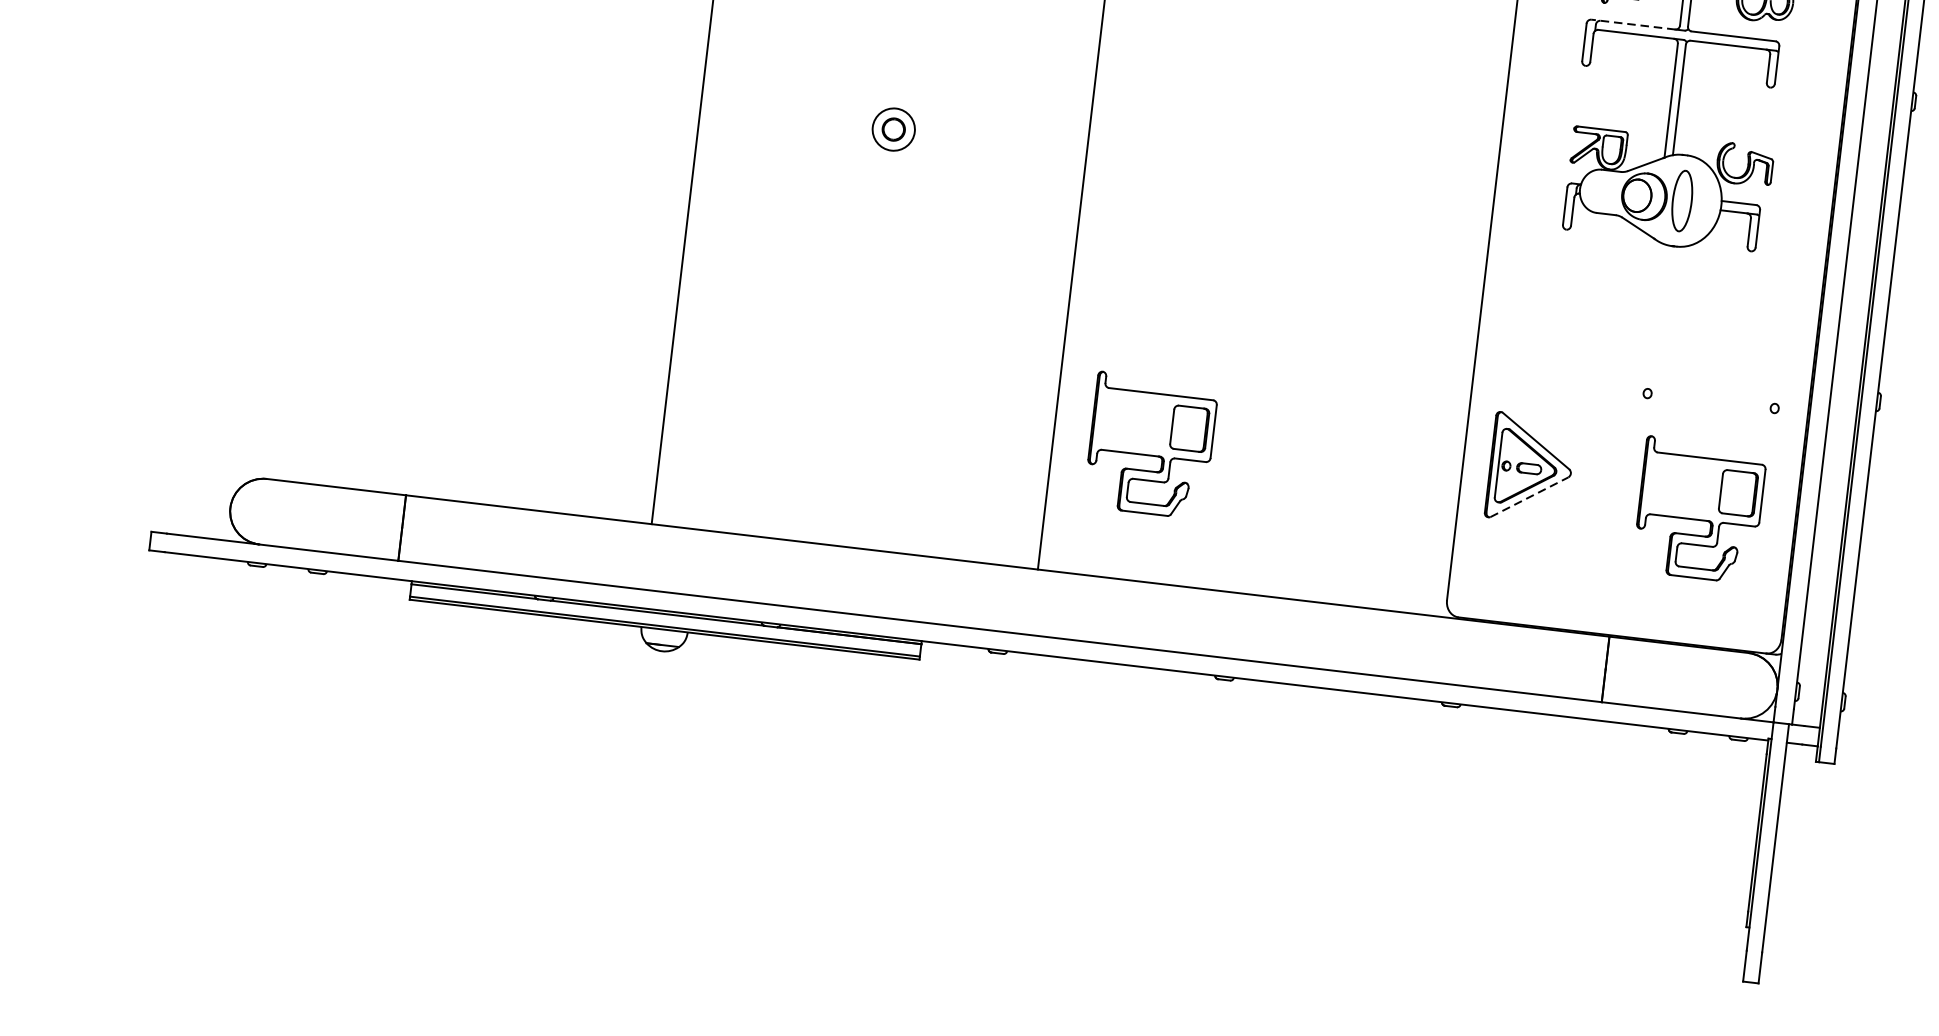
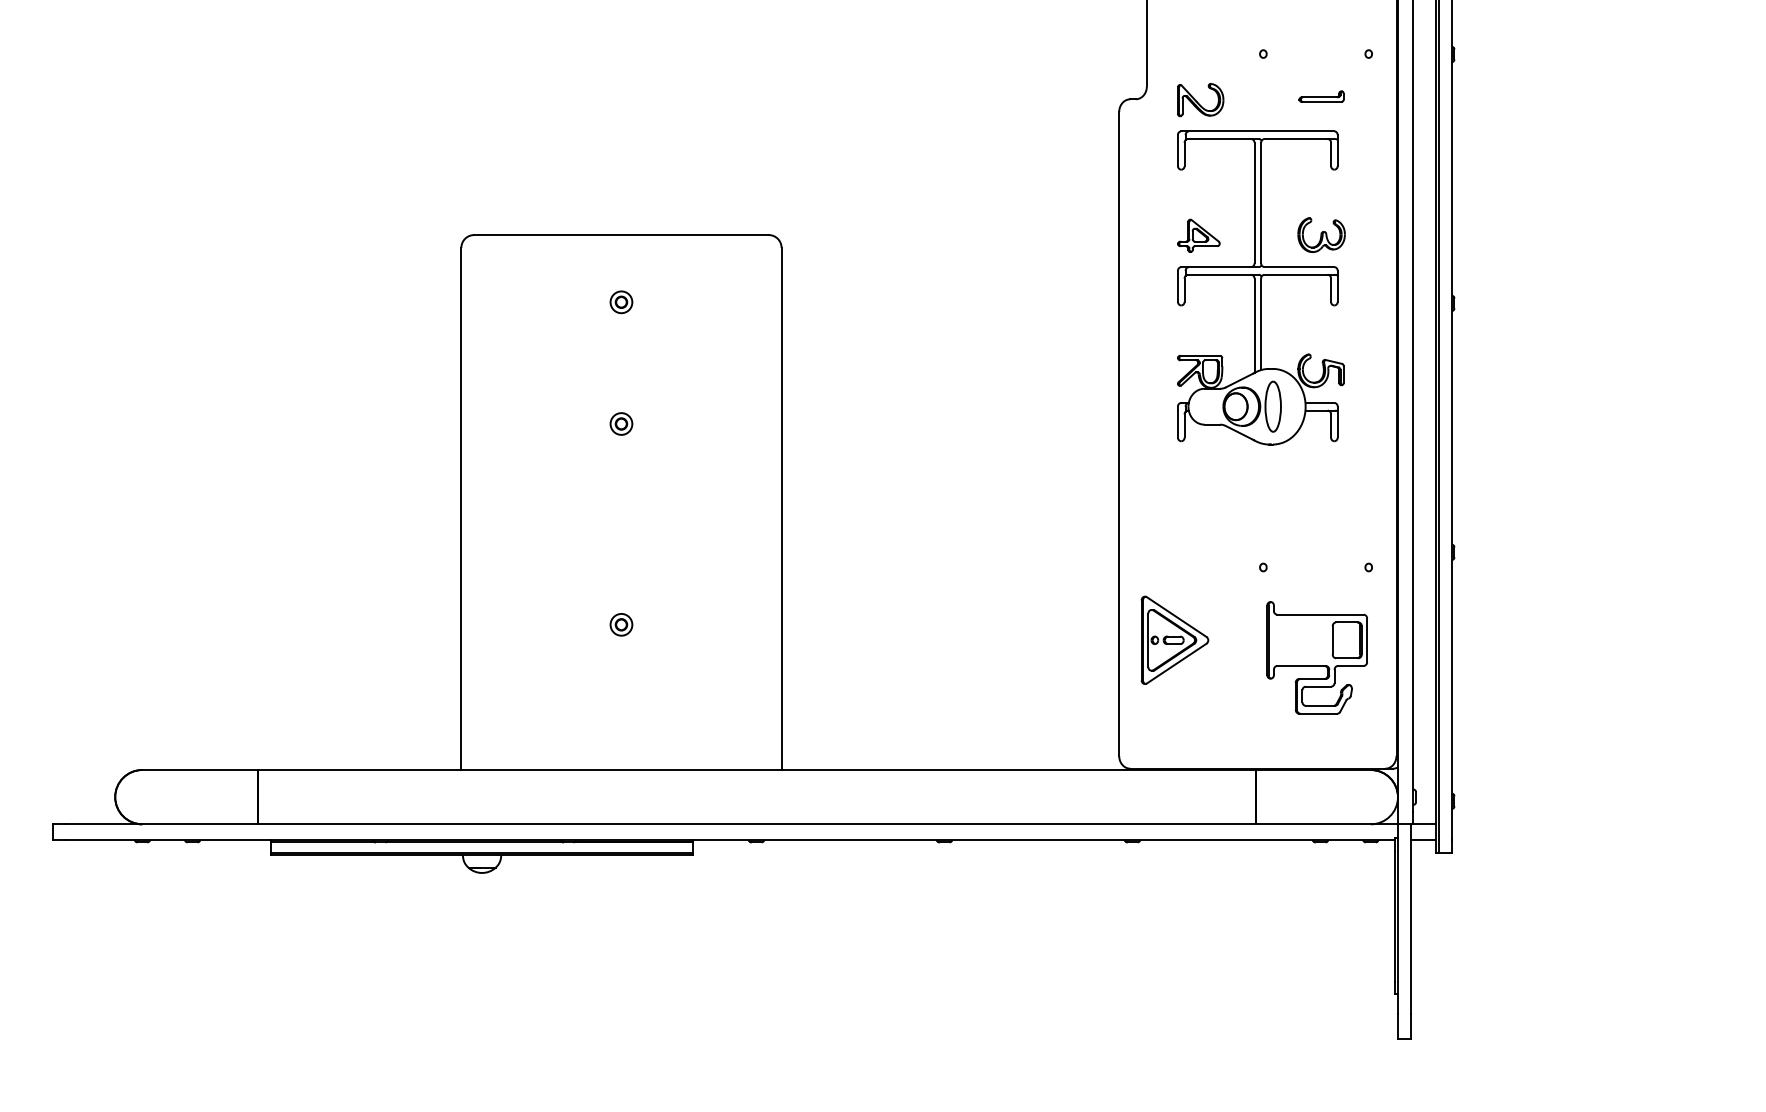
line: (1633, 25) -> (1216, 267), dashed -> solid
part: (893, 128) -> (621, 423), size x0.62
part: (865, 371) -> (621, 624), added
part: (1150, 445) -> (861, 657), removed
line: (1529, 497) -> (1176, 663), dashed -> solid

